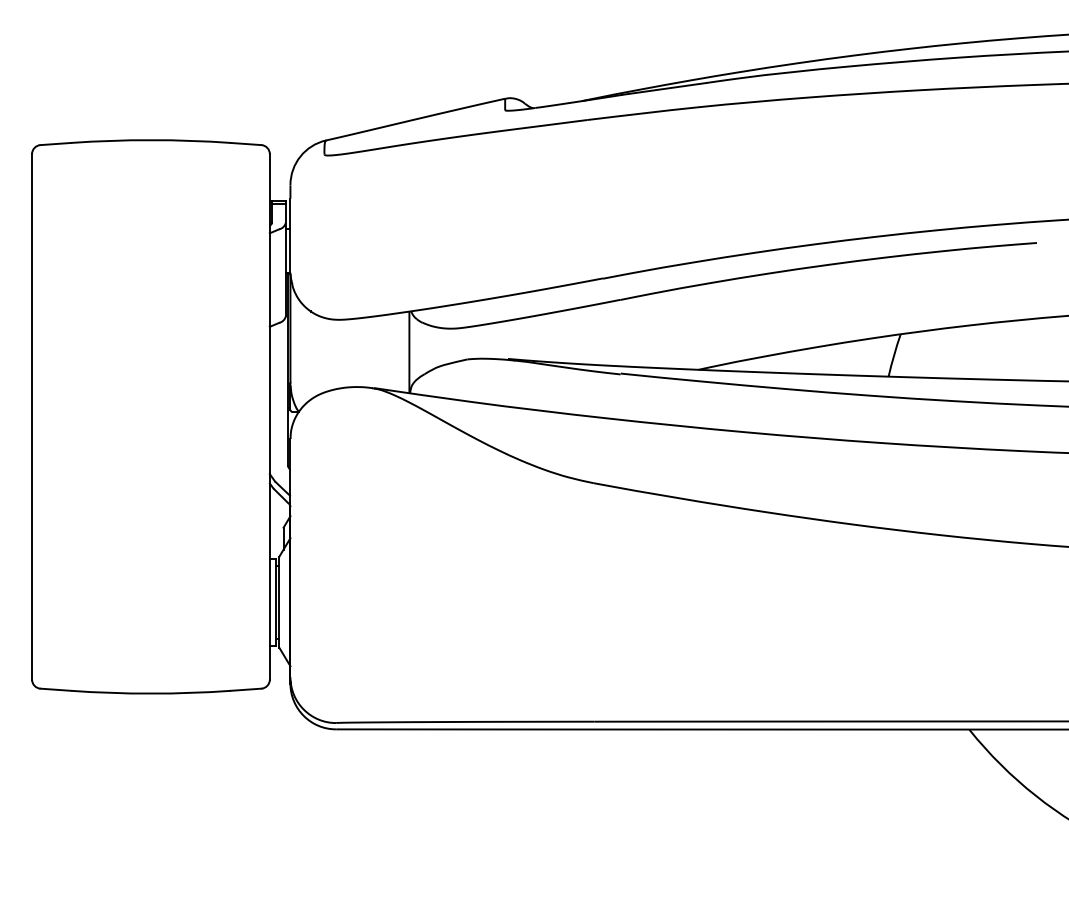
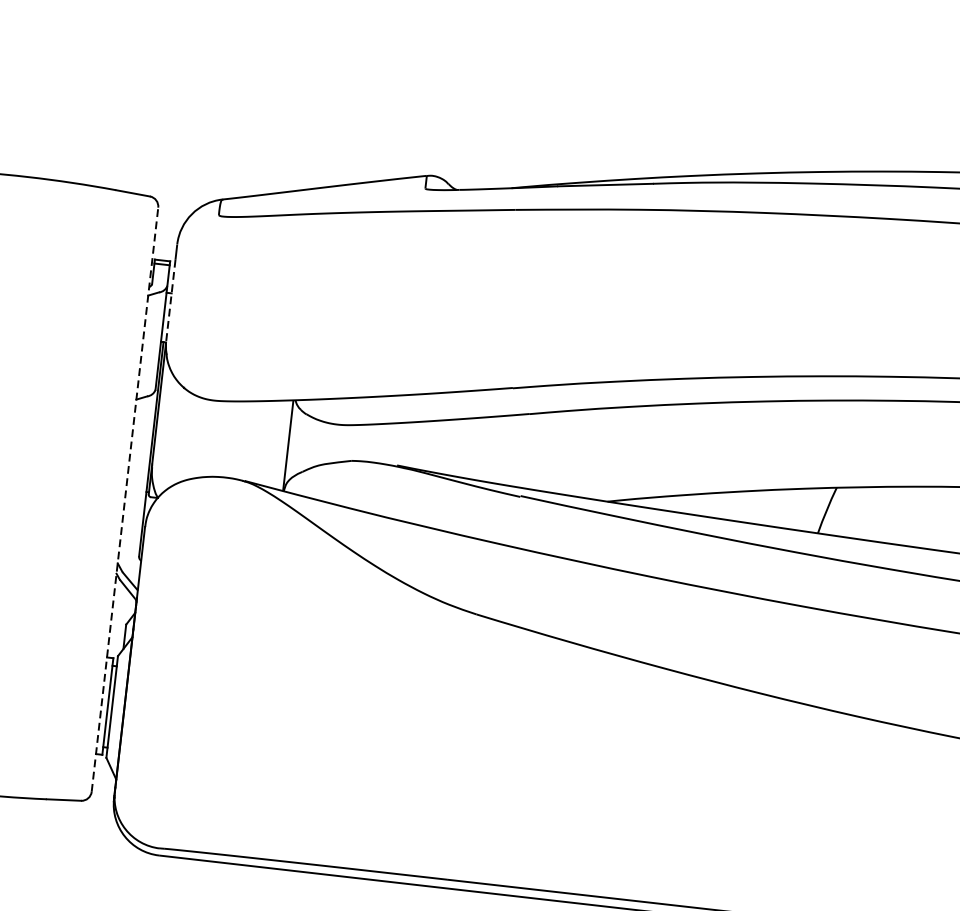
line: (290, 236) -> (170, 301), solid -> dashed
line: (269, 416) -> (124, 499), solid -> dashed

